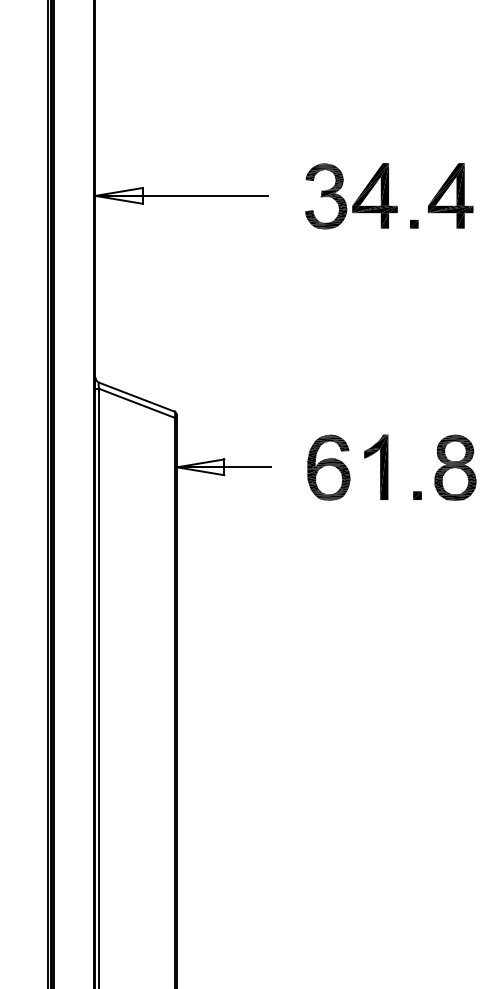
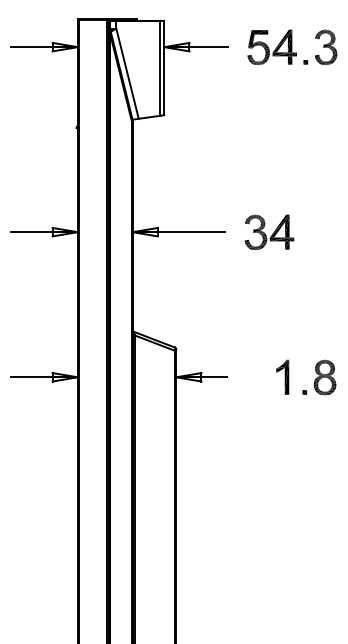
part: (441, 194) -> (317, 231), removed
part: (329, 467) -> (257, 377), removed

